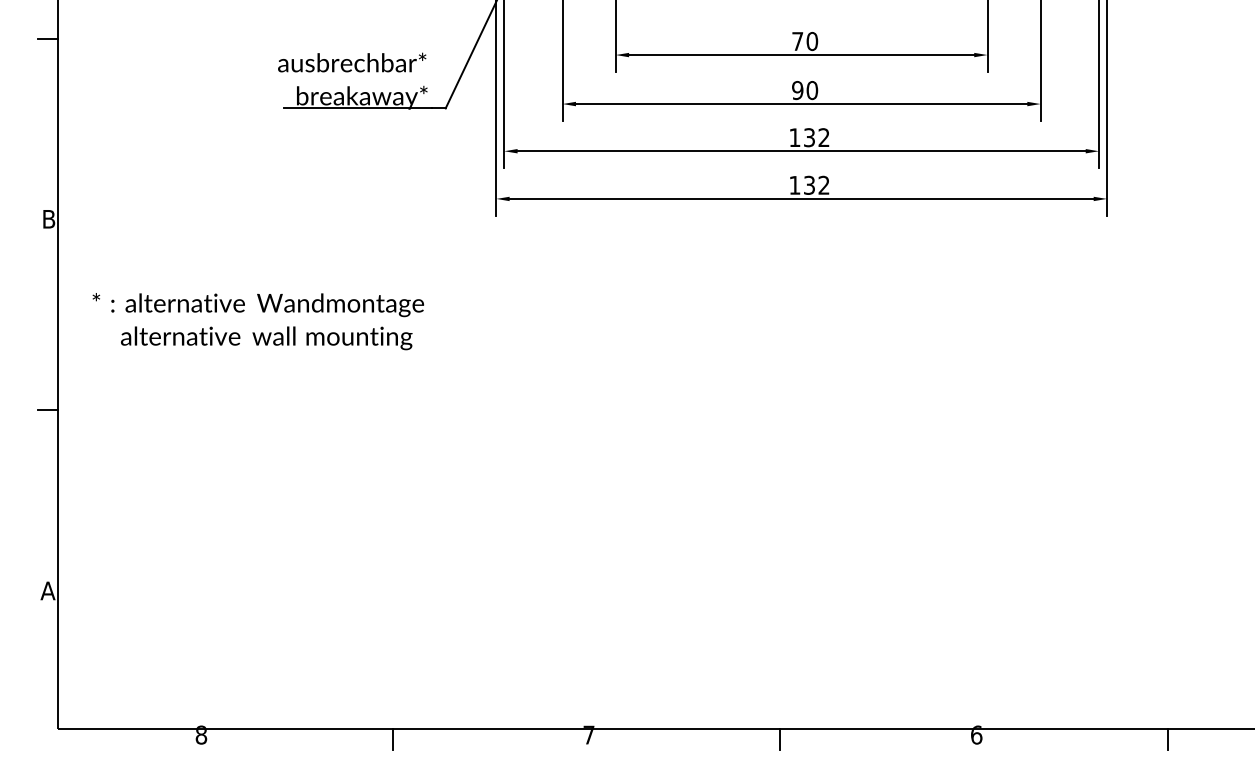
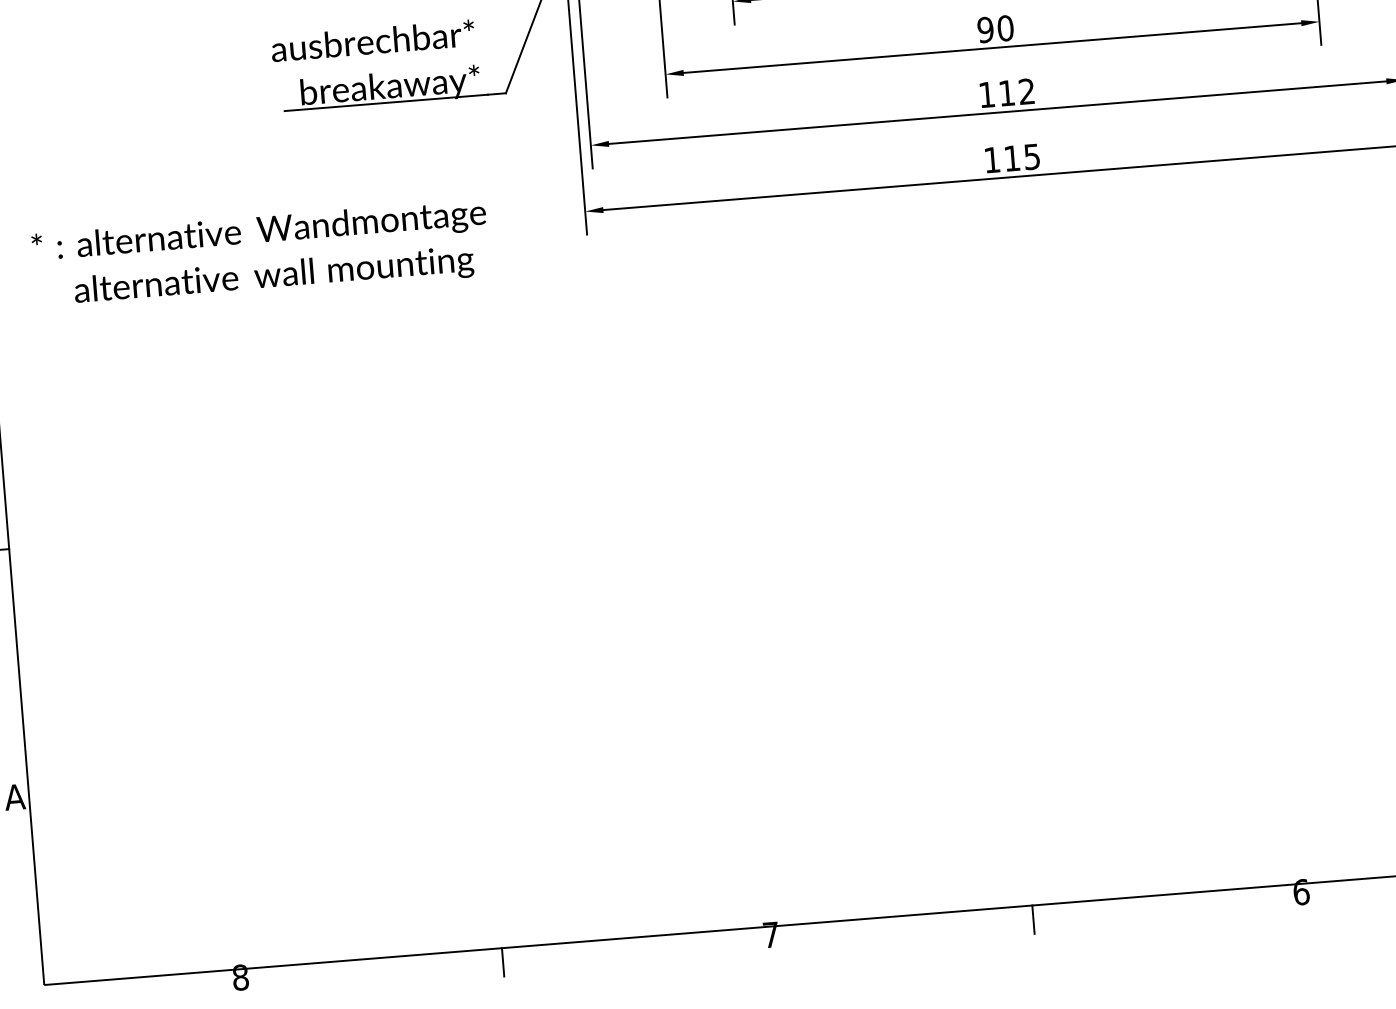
text: (809, 137) -> (1006, 92), 132 -> 112
text: (816, 184) -> (1021, 156), 132 -> 115
text: (257, 321) -> (259, 255), moved

